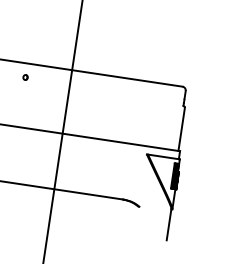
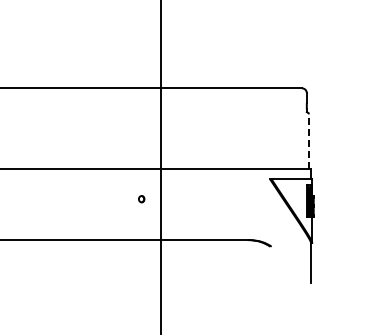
part: (25, 77) -> (141, 199), moved
line: (181, 129) -> (308, 141), solid -> dashed

